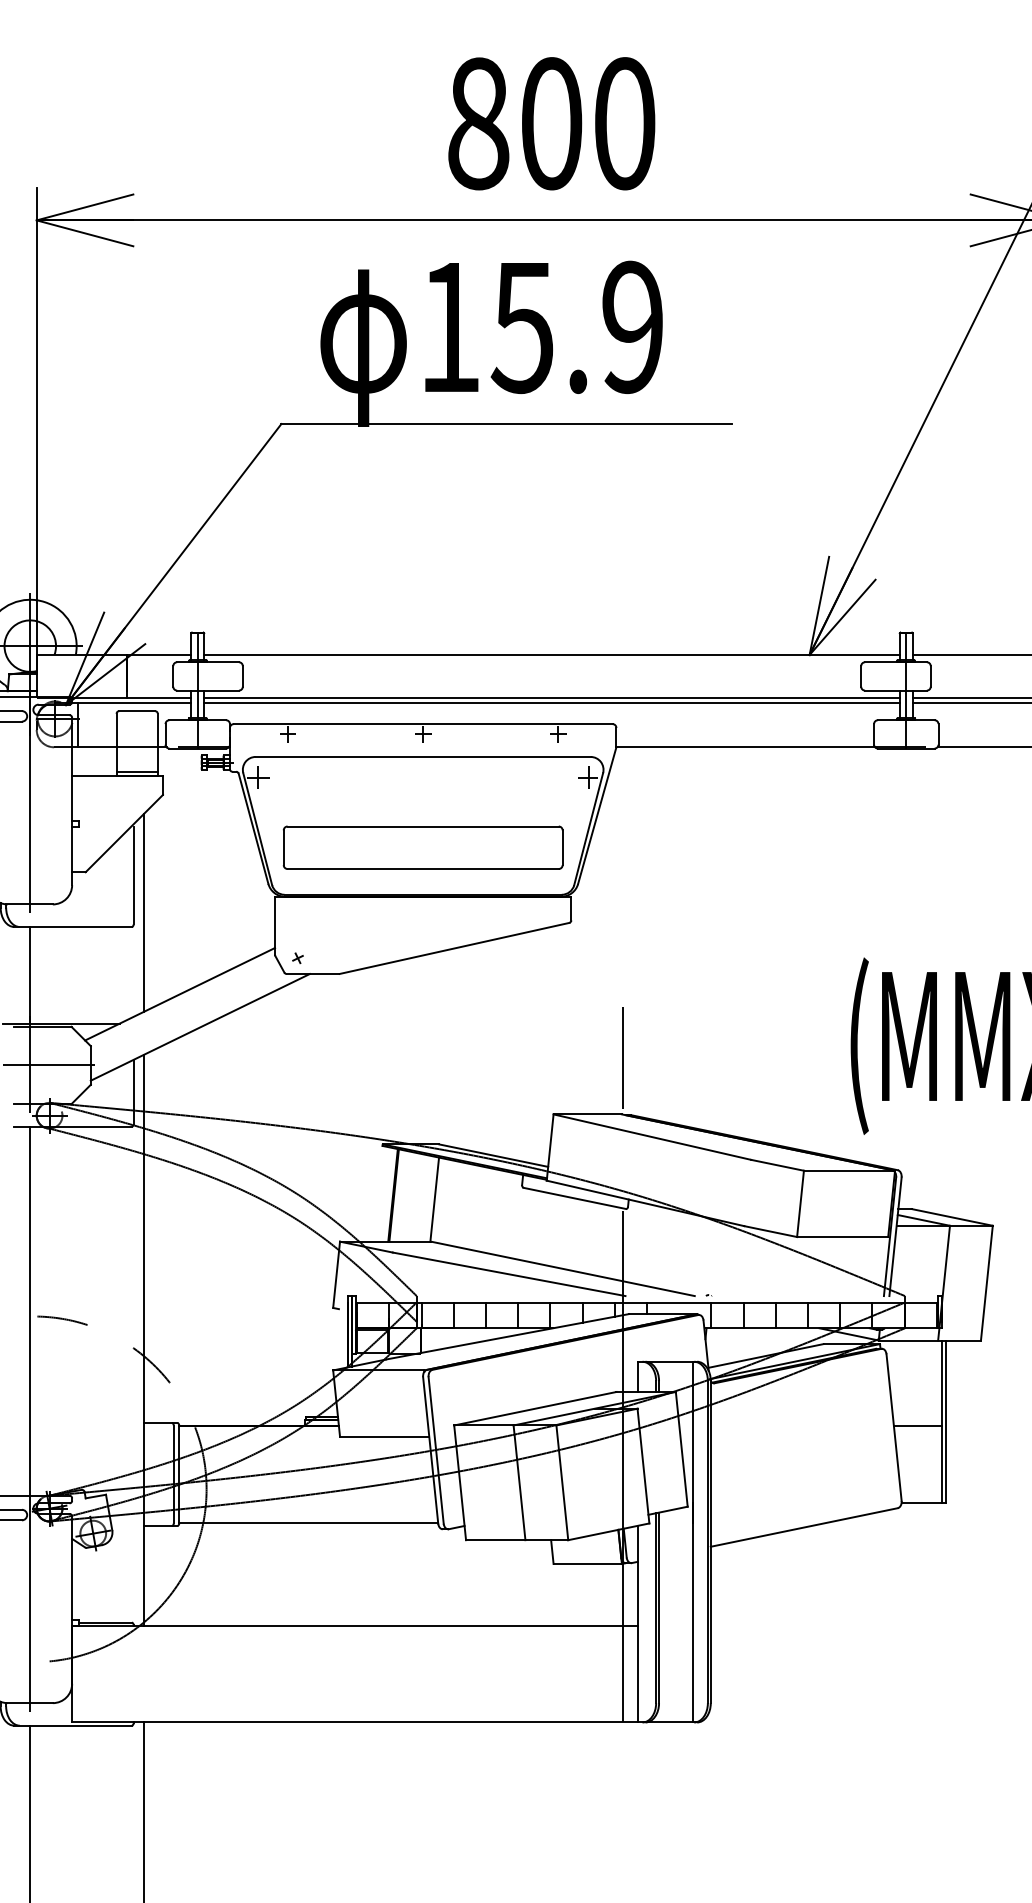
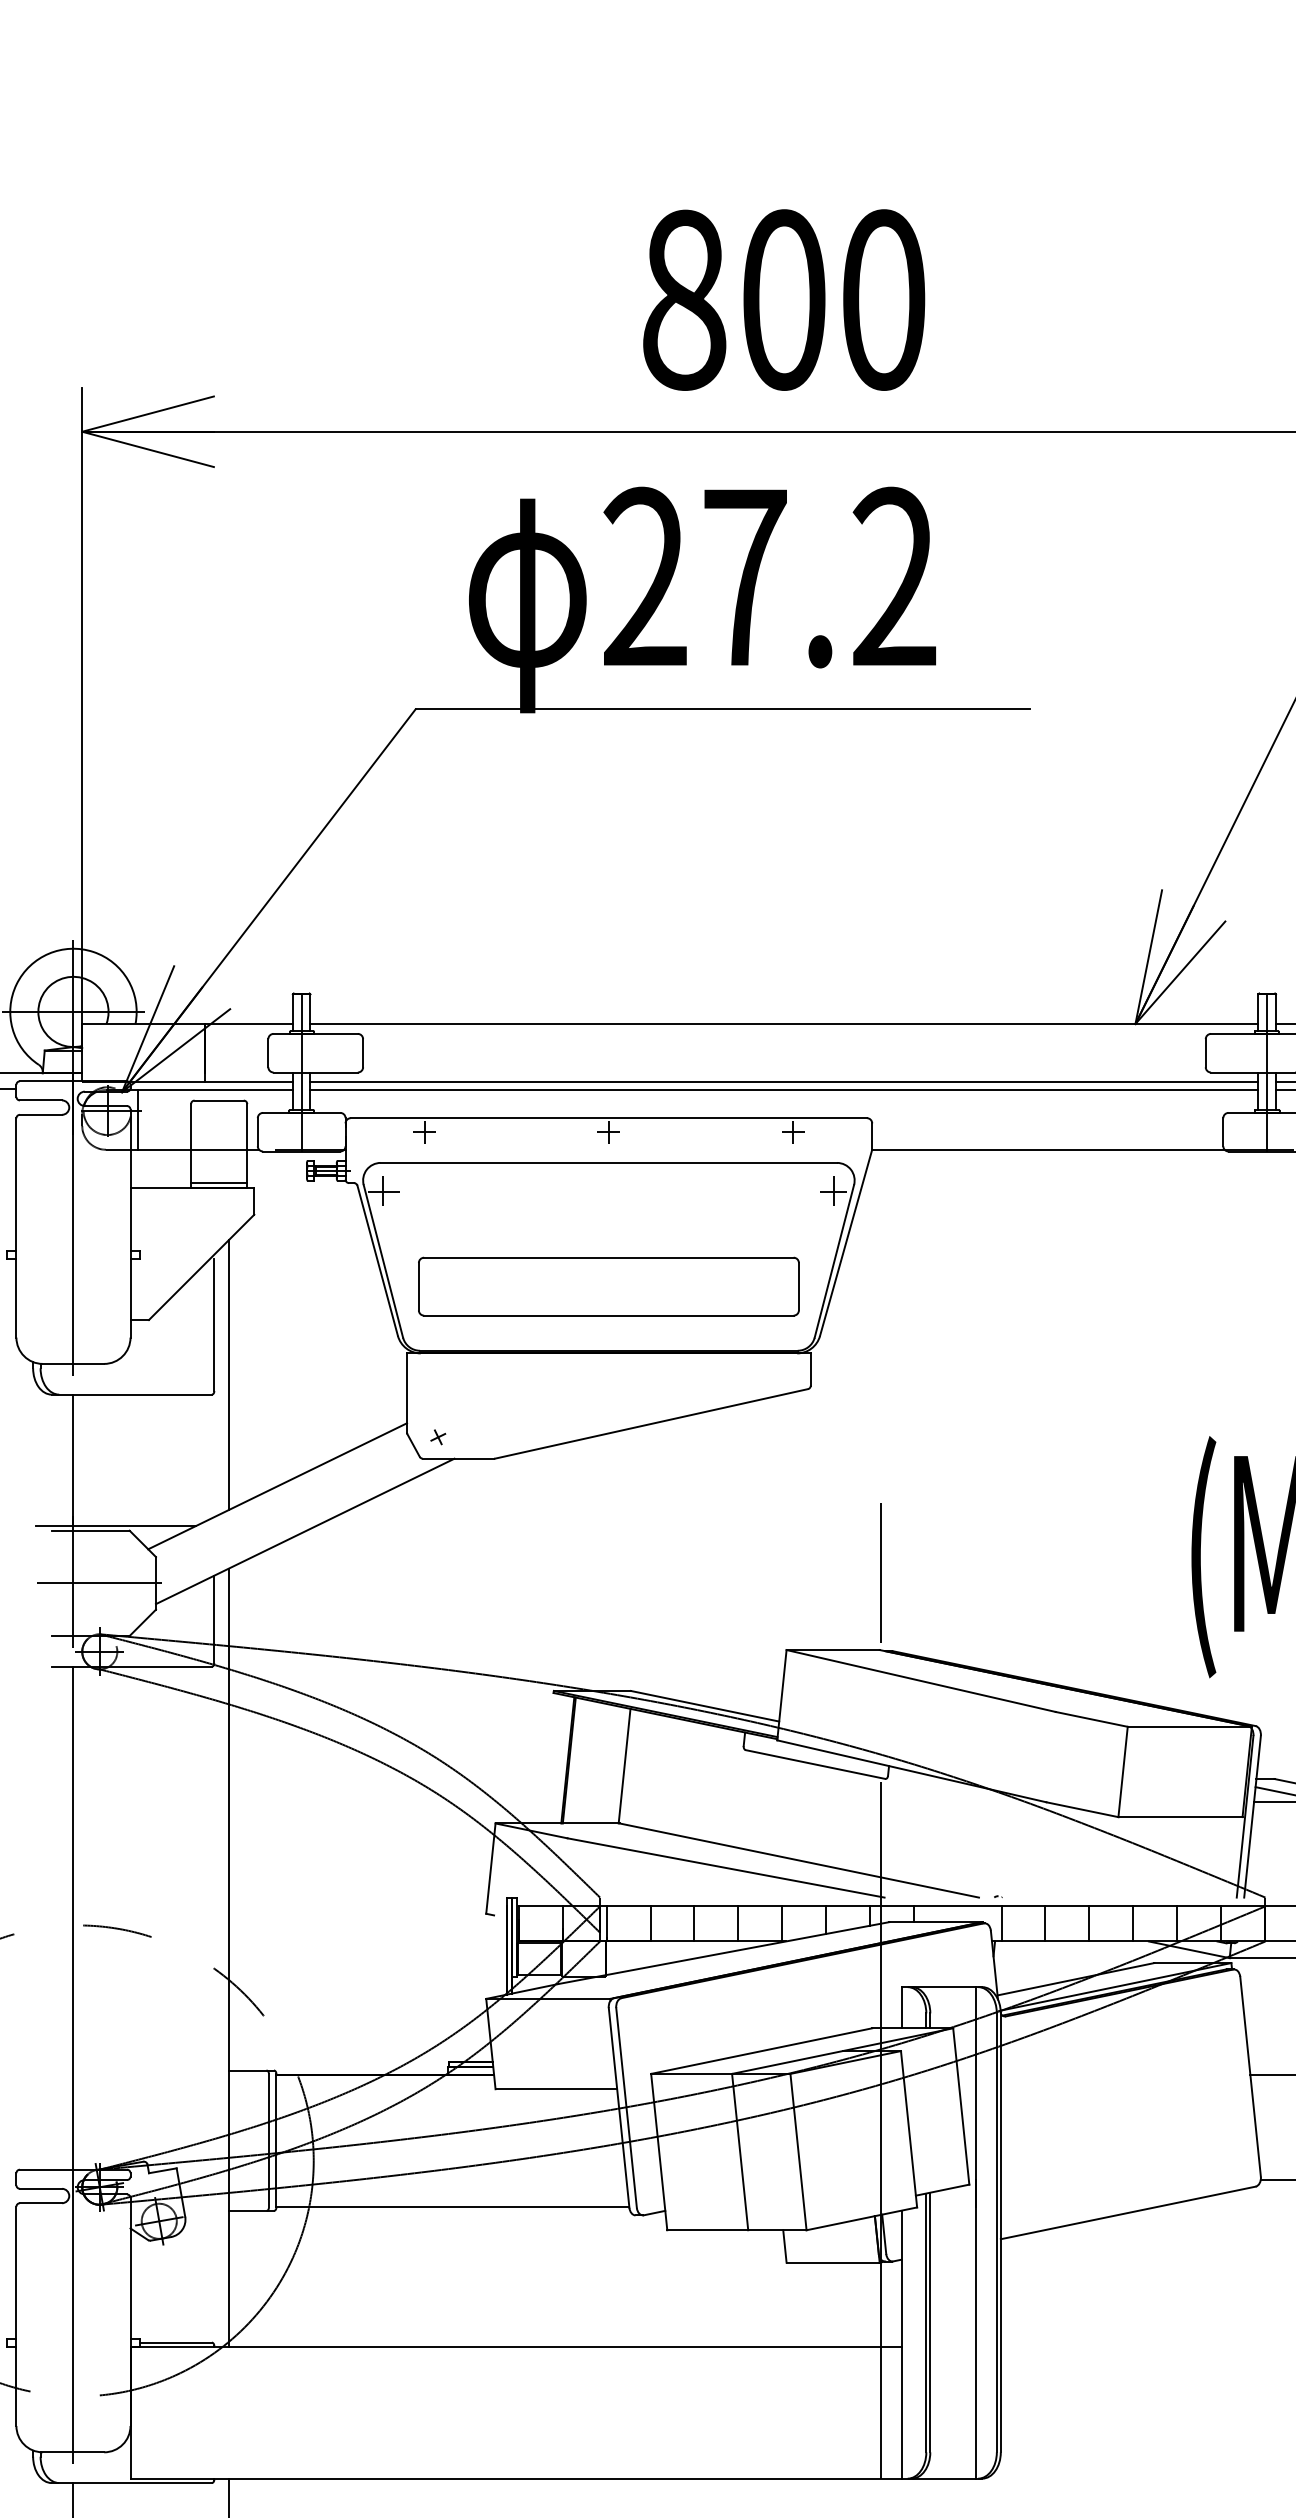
text: (541, 327) -> (770, 577), 15.9 -> 27.2

